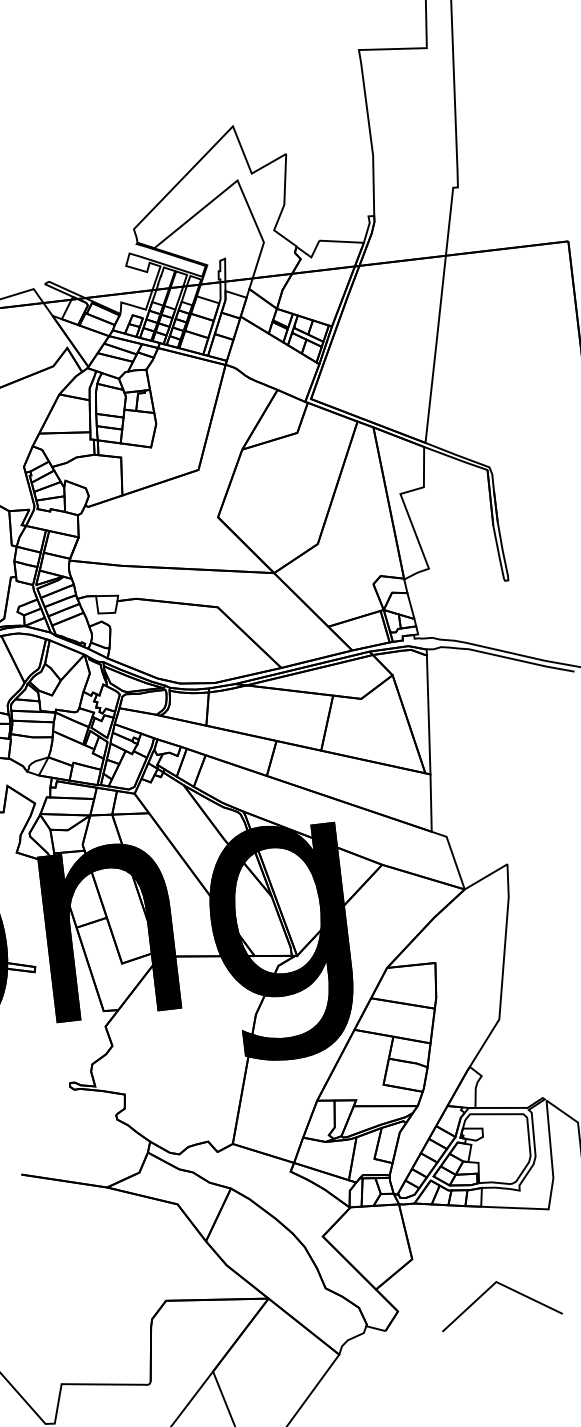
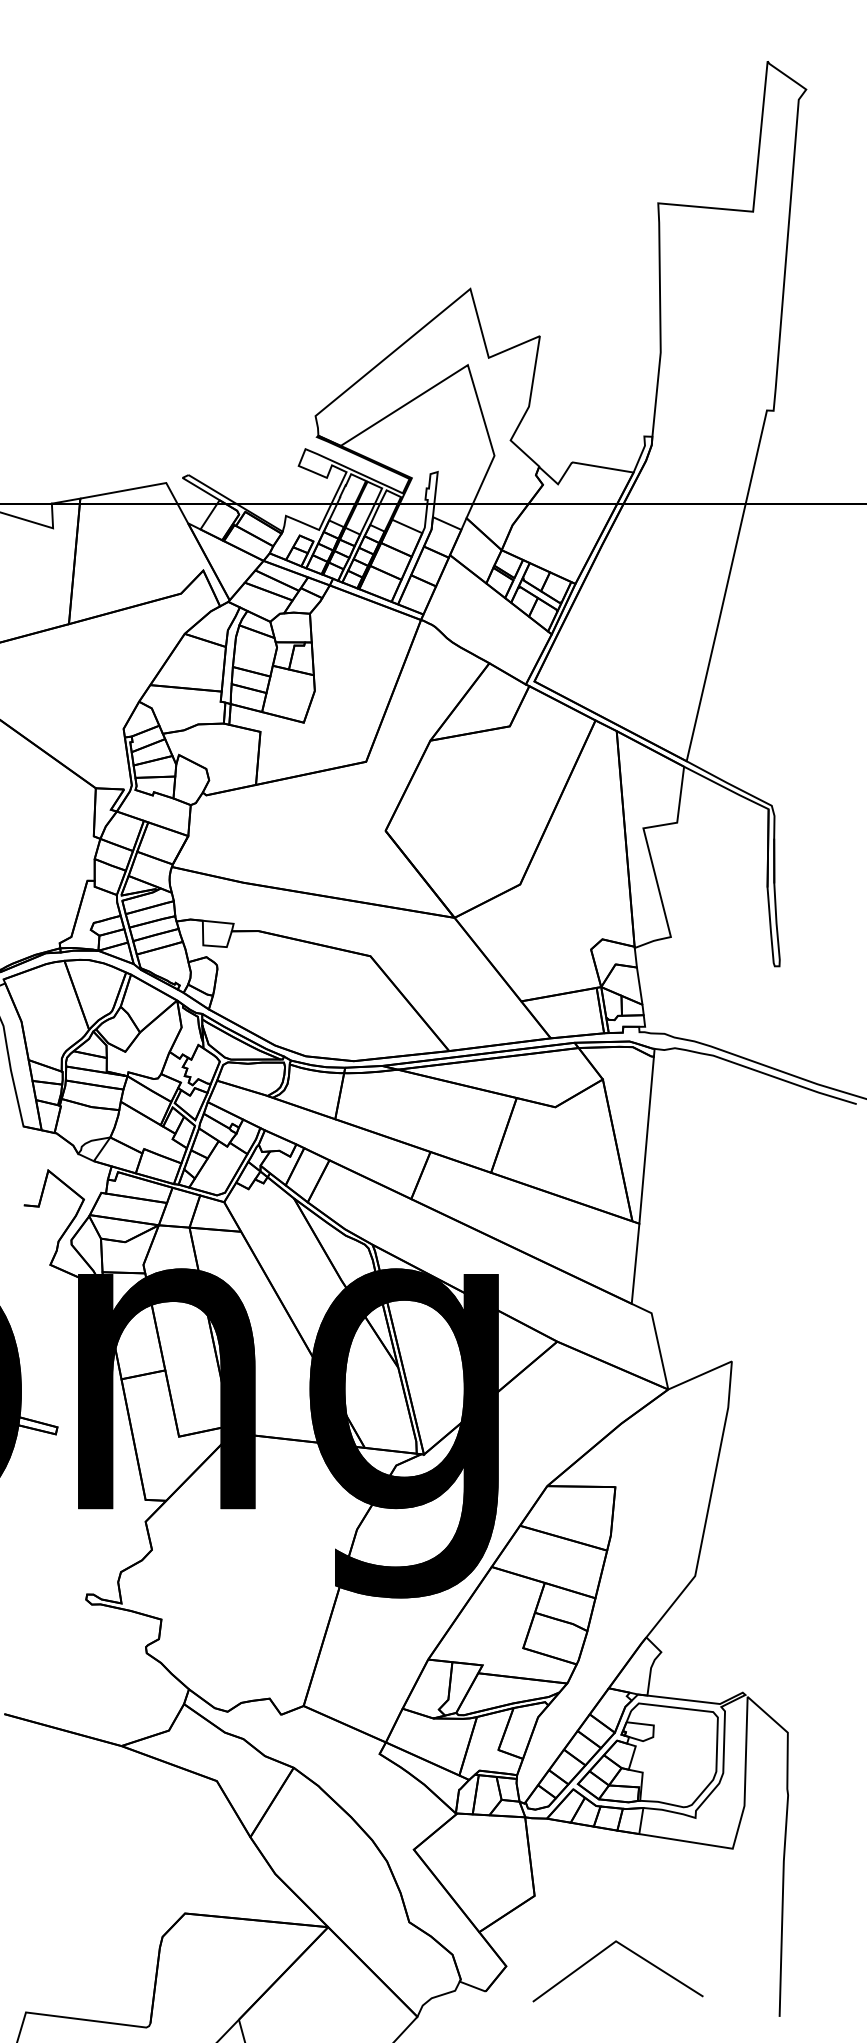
line: (508, 1288) -> (631, 1952), moved

